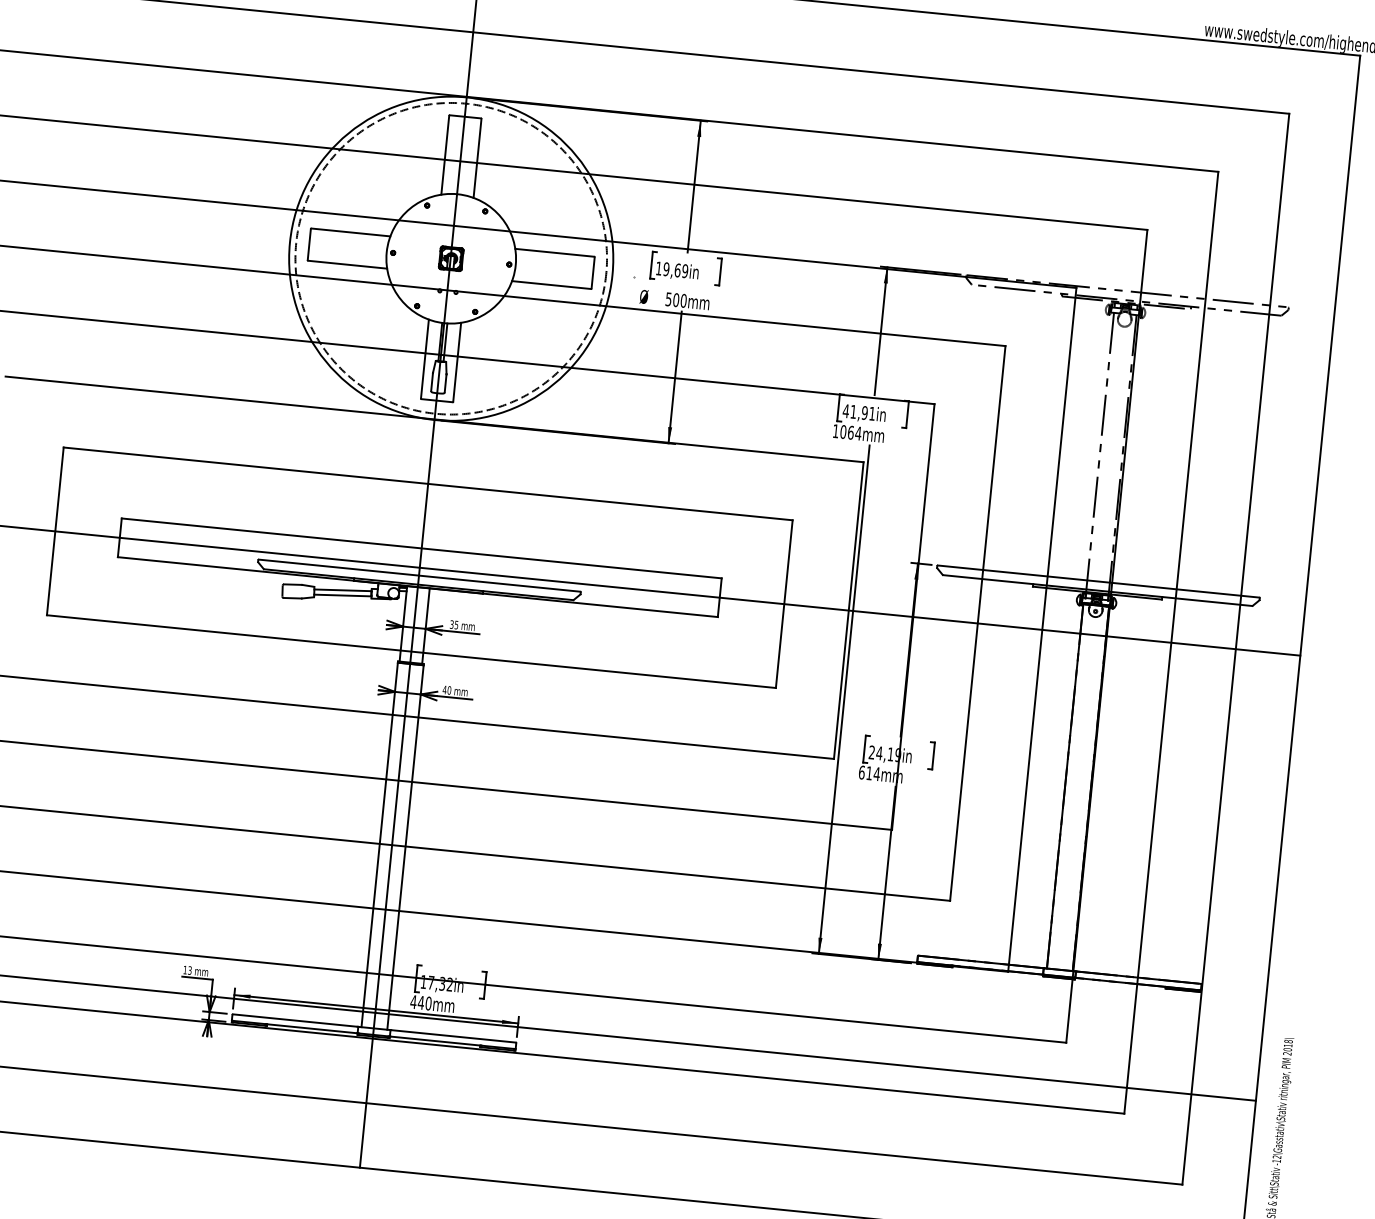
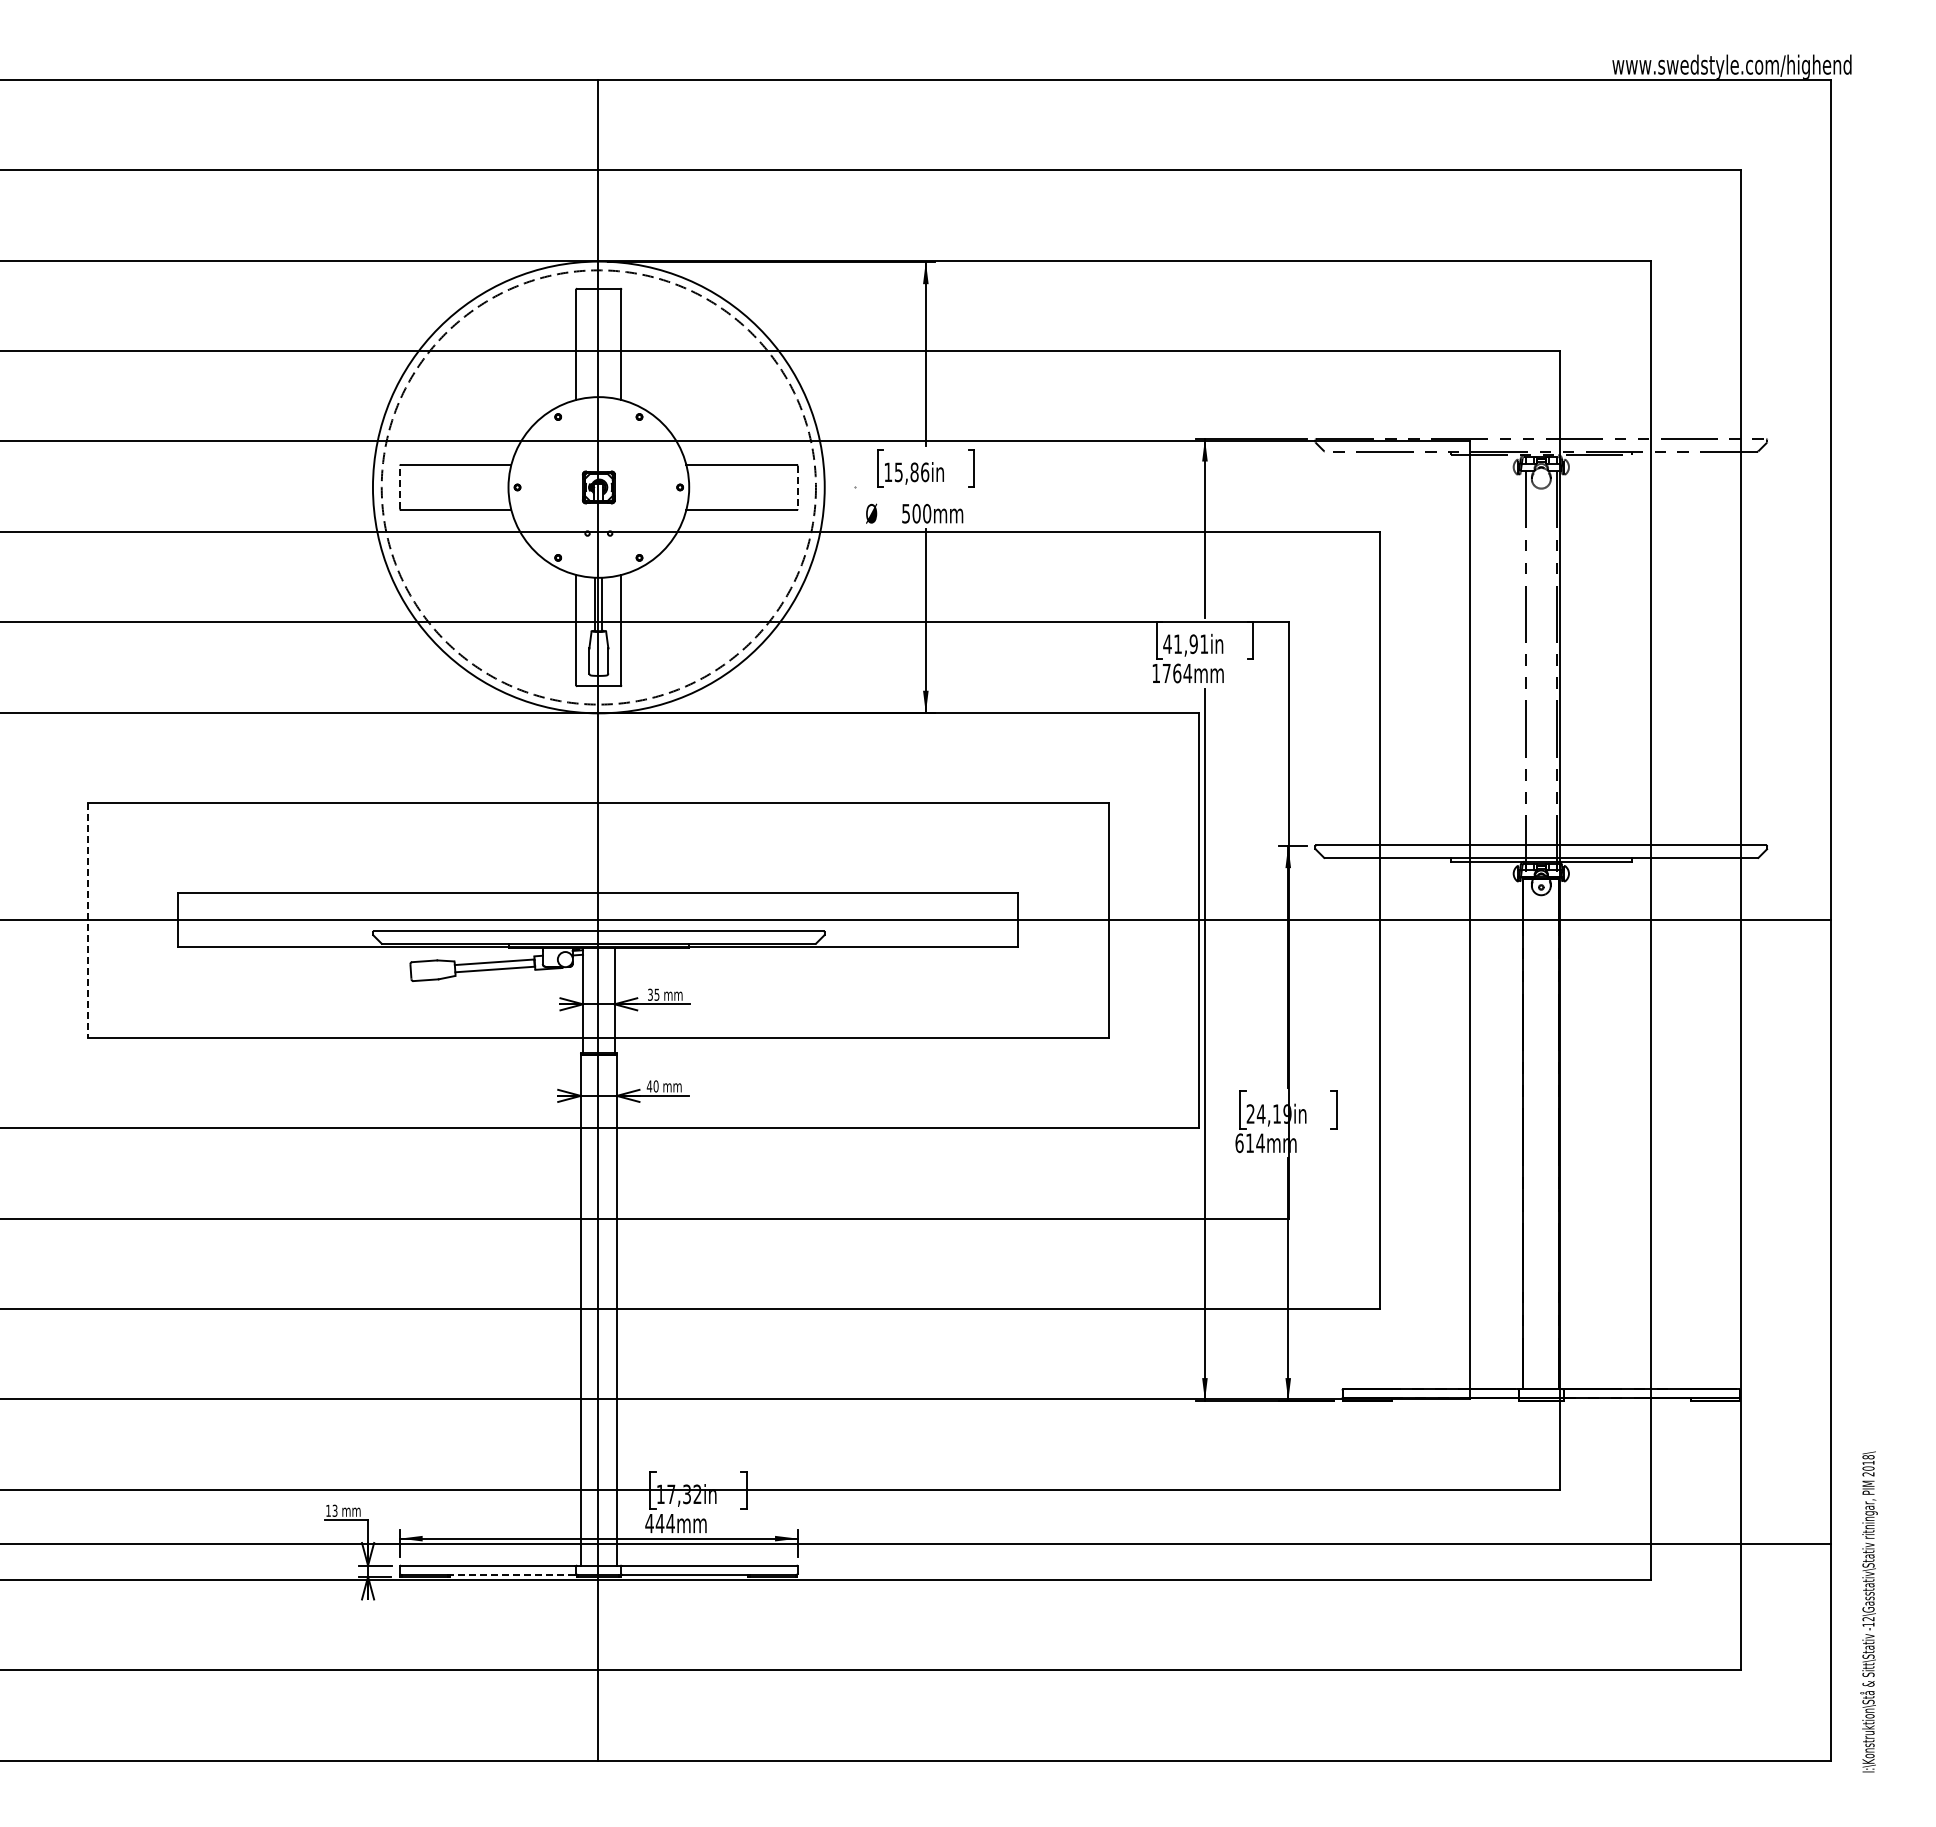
line: (309, 244) -> (400, 487), solid -> dashed
text: (675, 270) -> (911, 472), 19,69in -> 15,86in
line: (593, 272) -> (797, 487), solid -> dashed
text: (843, 432) -> (1166, 673), 1064mm -> 1764mm
line: (55, 531) -> (87, 920), solid -> dashed
text: (428, 1003) -> (670, 1523), 440mm -> 444mm
line: (311, 1028) -> (511, 1574), solid -> dashed

